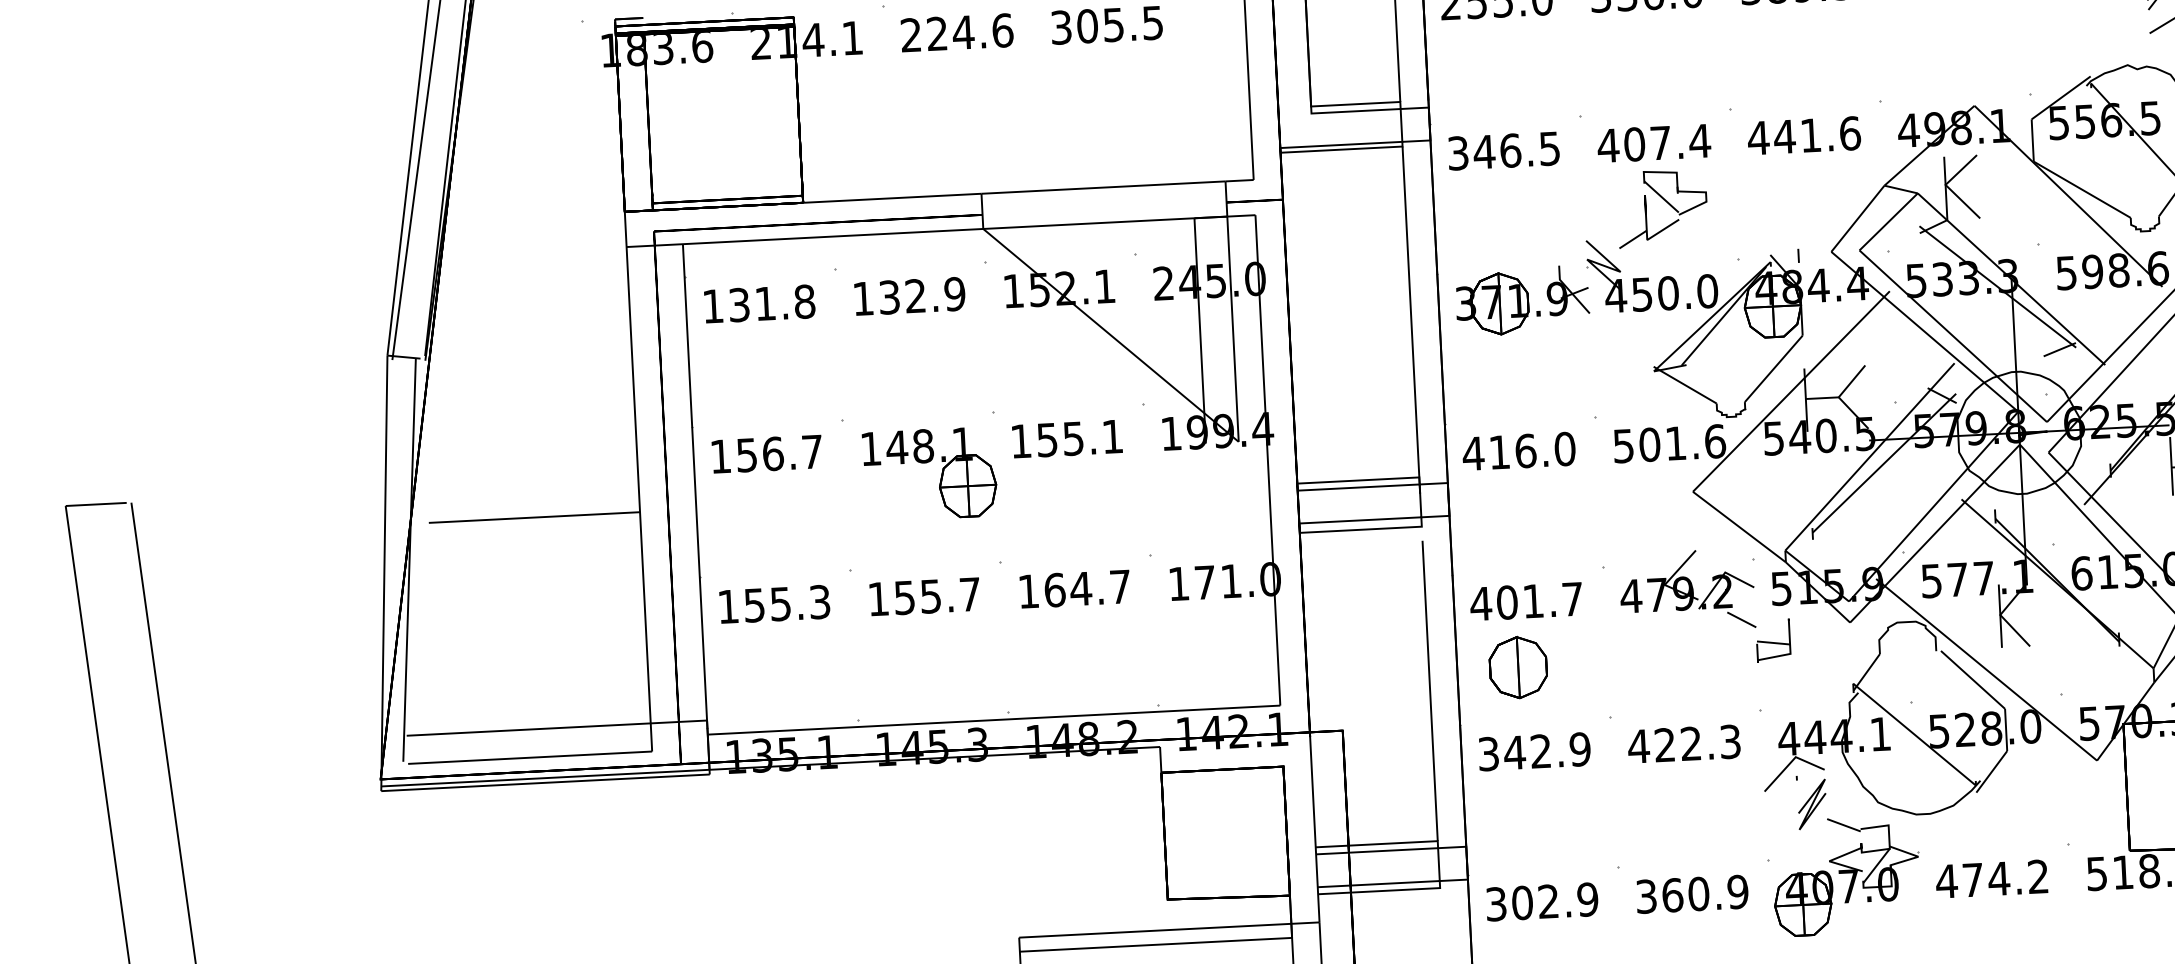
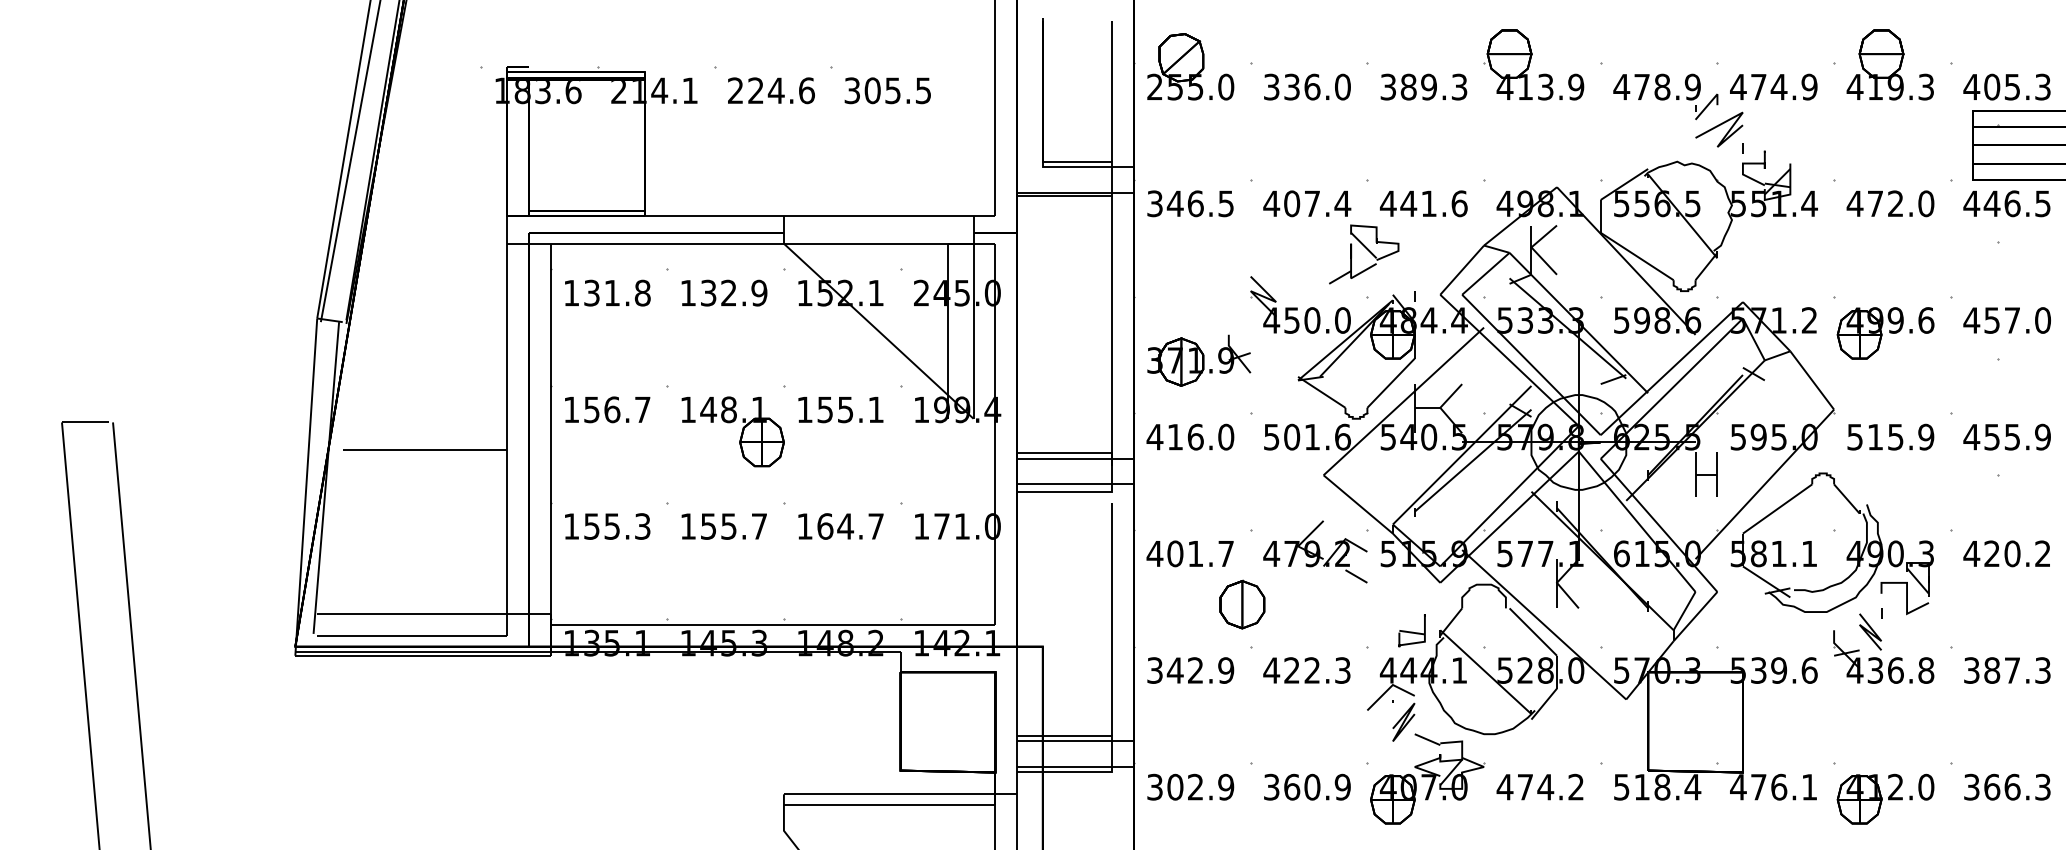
part: (1662, 208) -> (1364, 254), moved
part: (1523, 300) -> (1199, 360), moved
part: (1772, 640) -> (1411, 630), moved
part: (1518, 667) -> (1242, 604), moved

